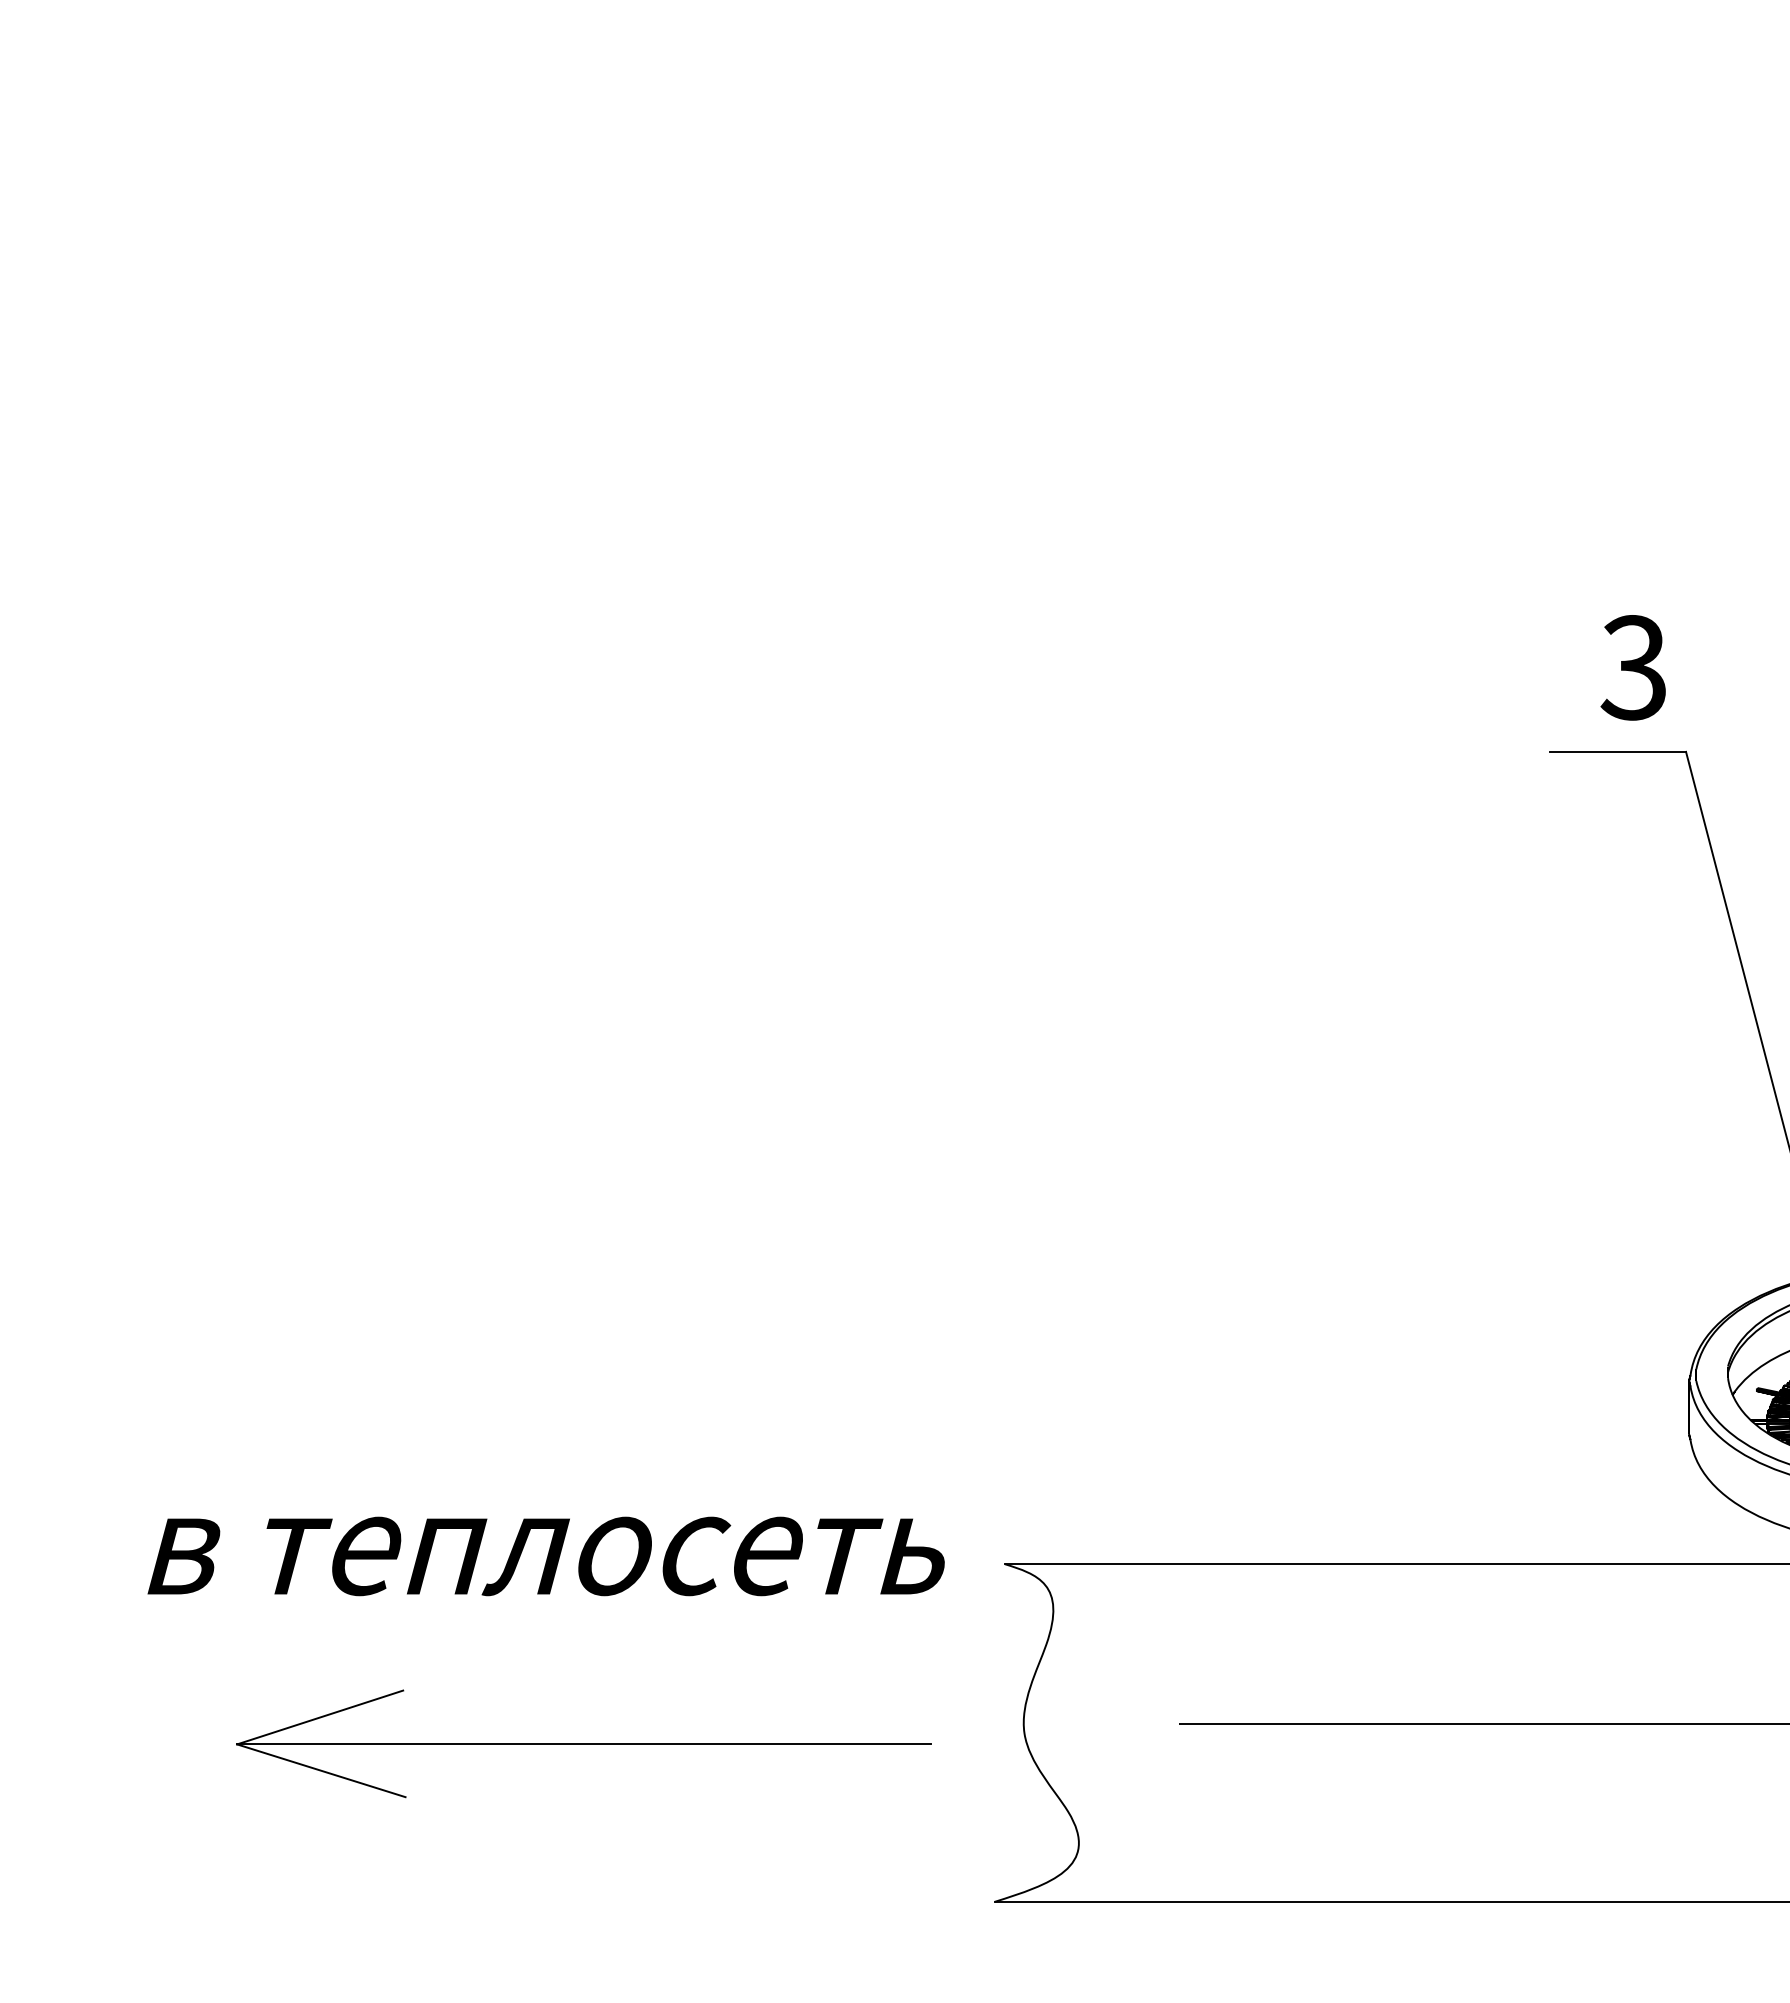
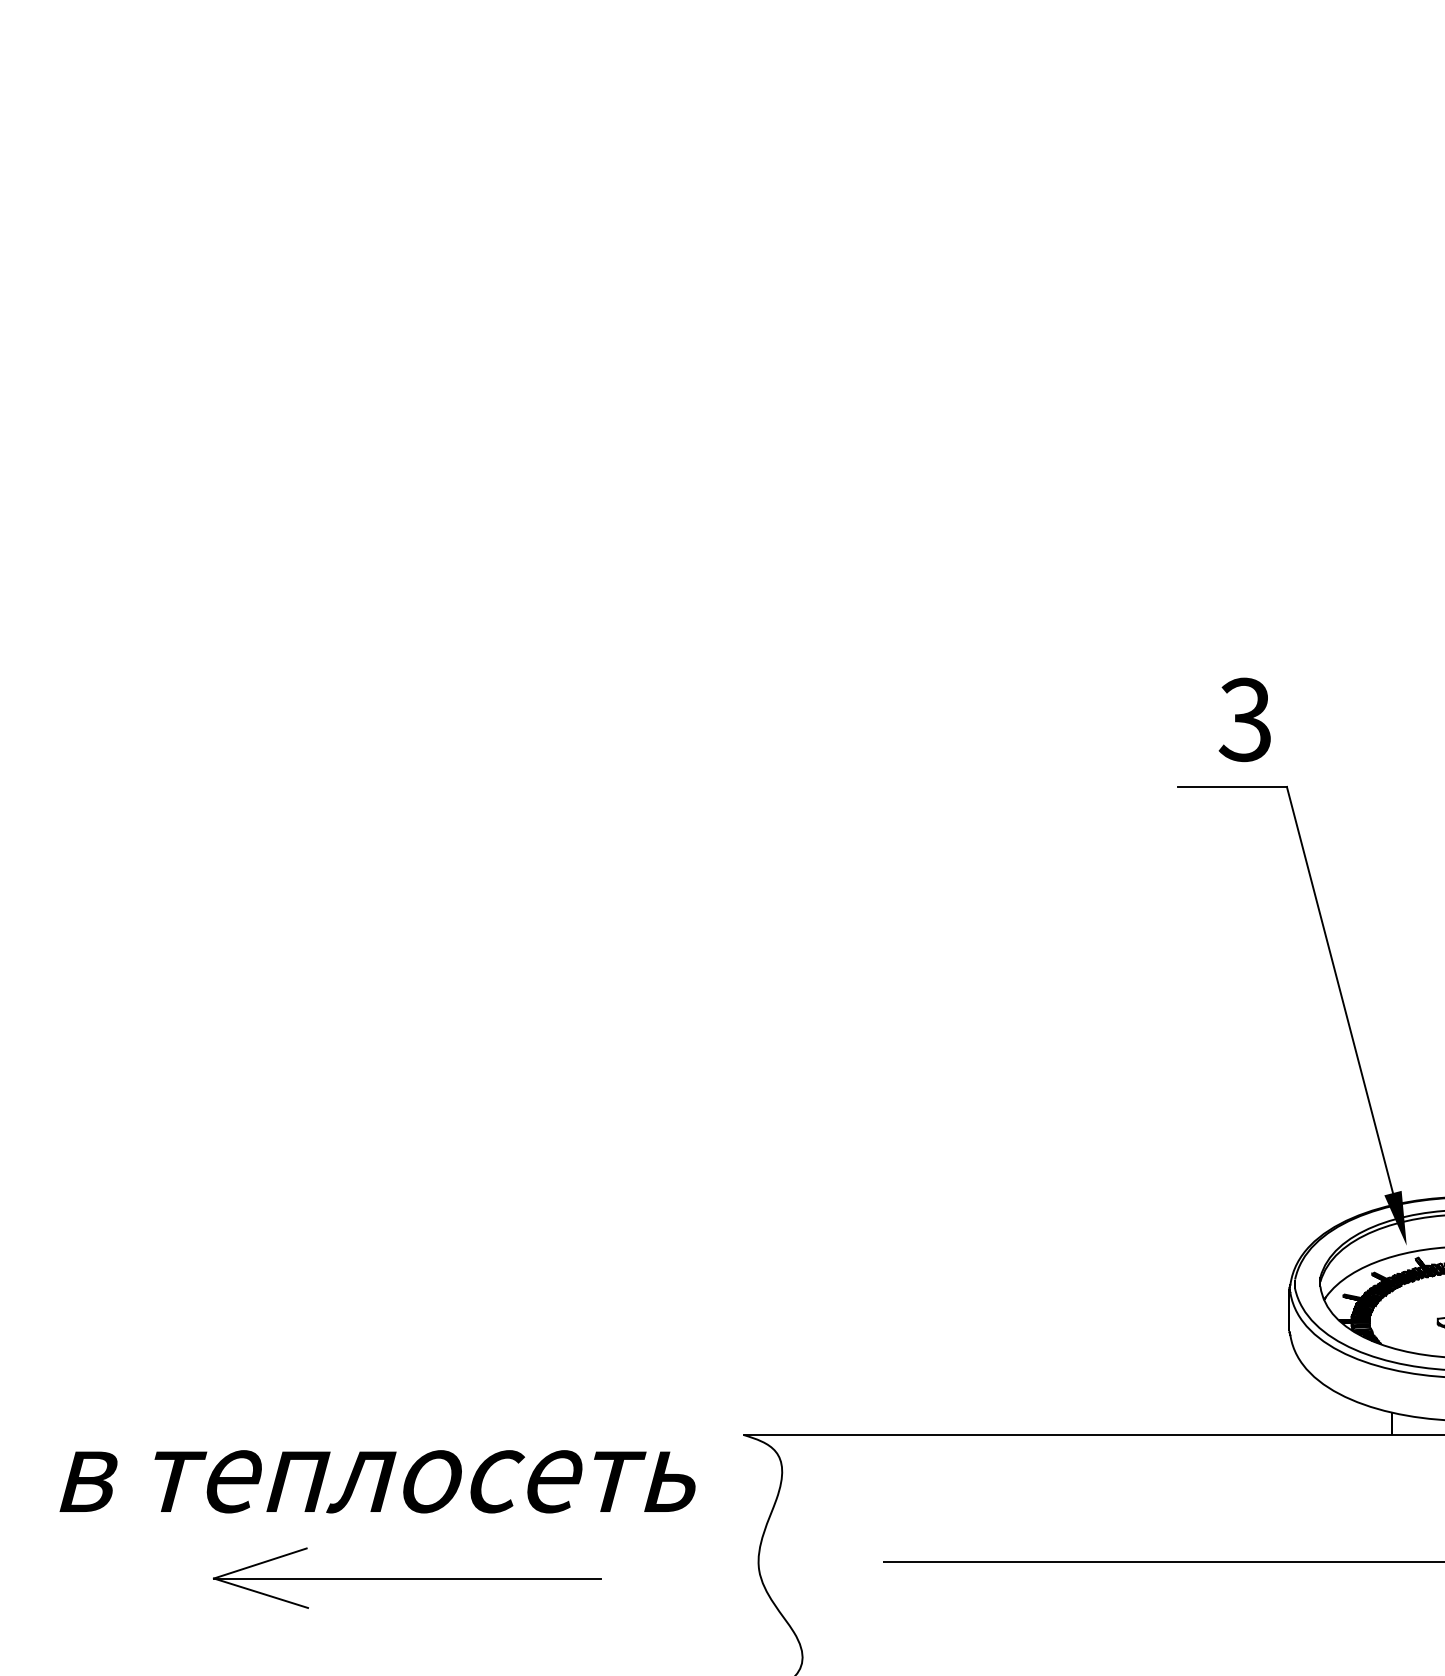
text: (546, 1556) -> (377, 1481), moved
part: (583, 1742) -> (407, 1577), size x0.7

